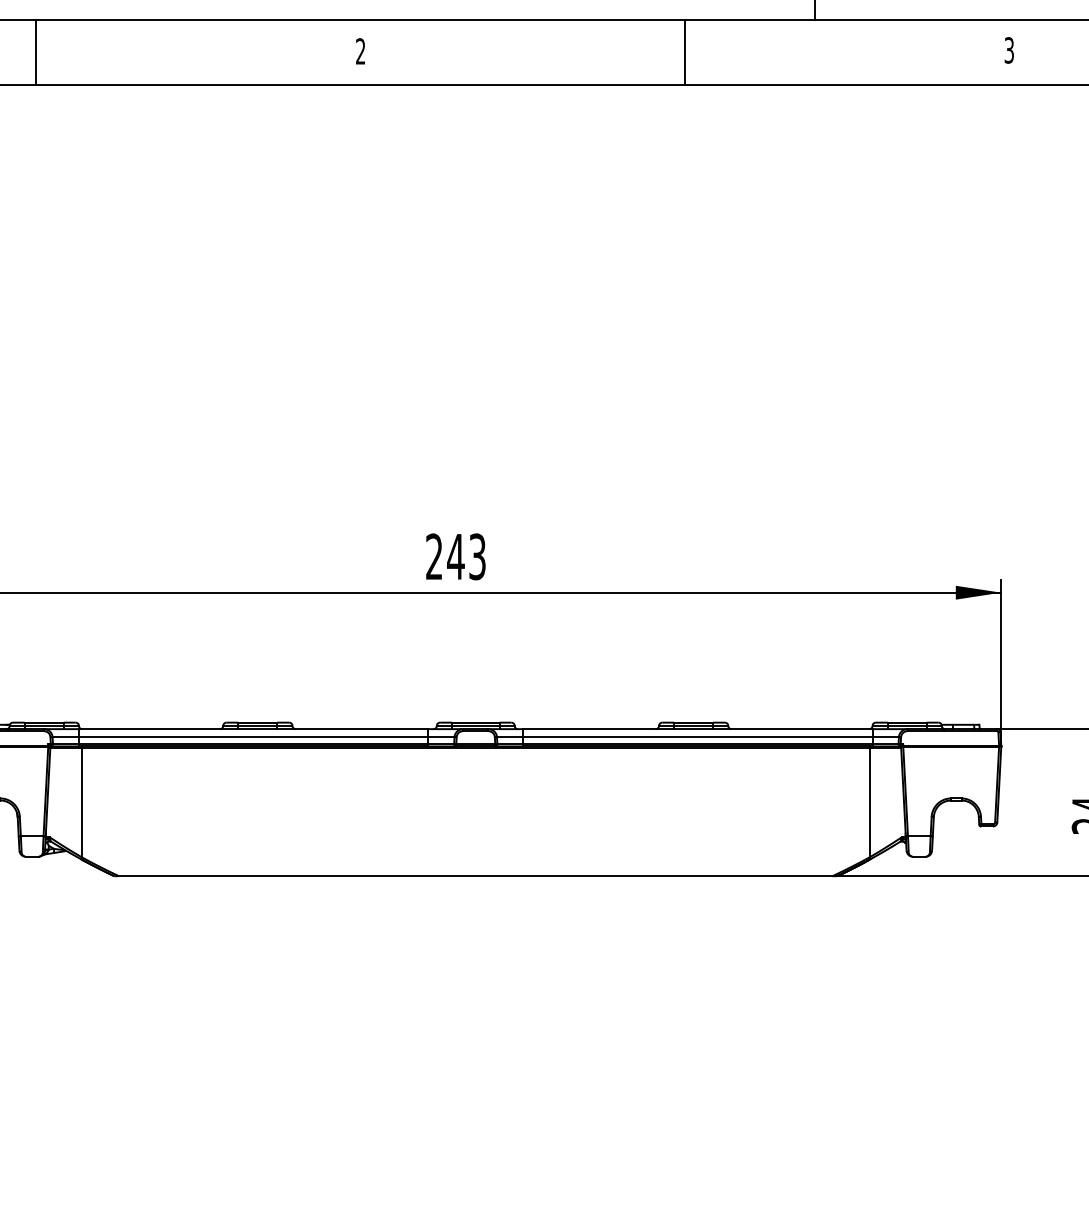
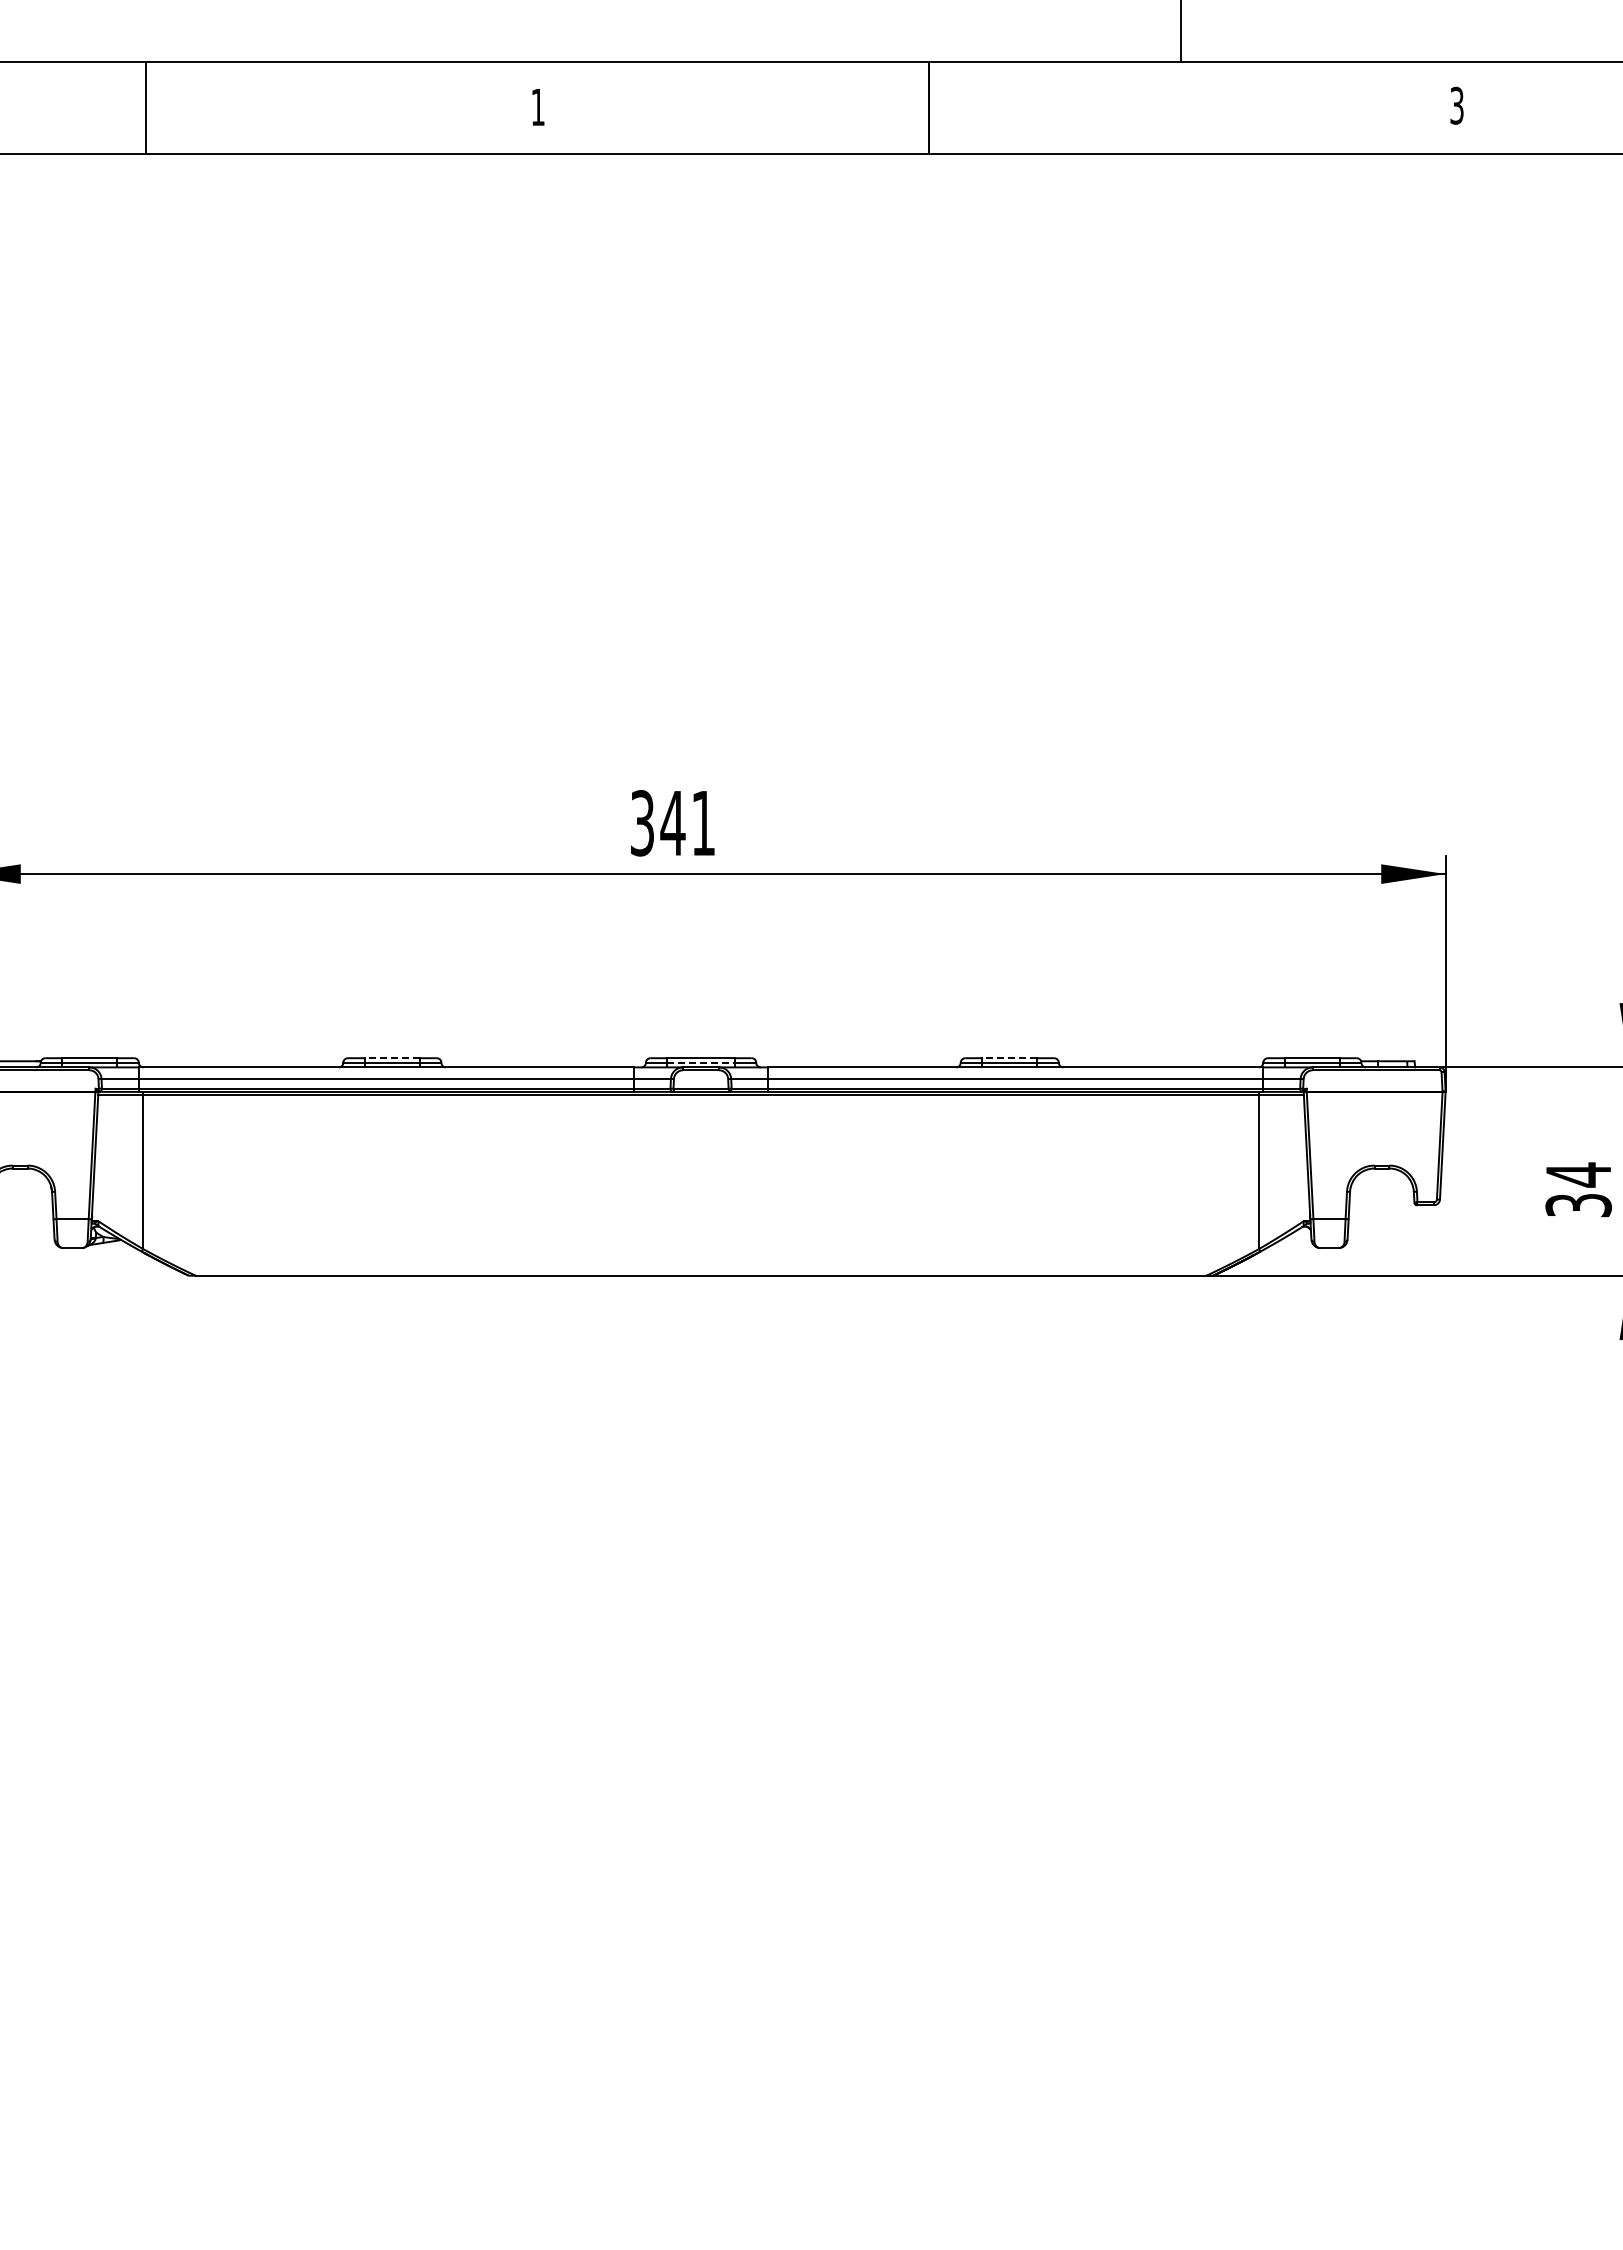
text: (360, 50) -> (537, 106), 2 -> 1
line: (35, 52) -> (145, 108), moved
line: (684, 52) -> (929, 108), moved
text: (455, 556) -> (672, 823), 243 -> 341
line: (257, 722) -> (392, 1058), solid -> dashed
line: (693, 722) -> (1009, 1058), solid -> dashed
line: (476, 725) -> (701, 1062), solid -> dashed

